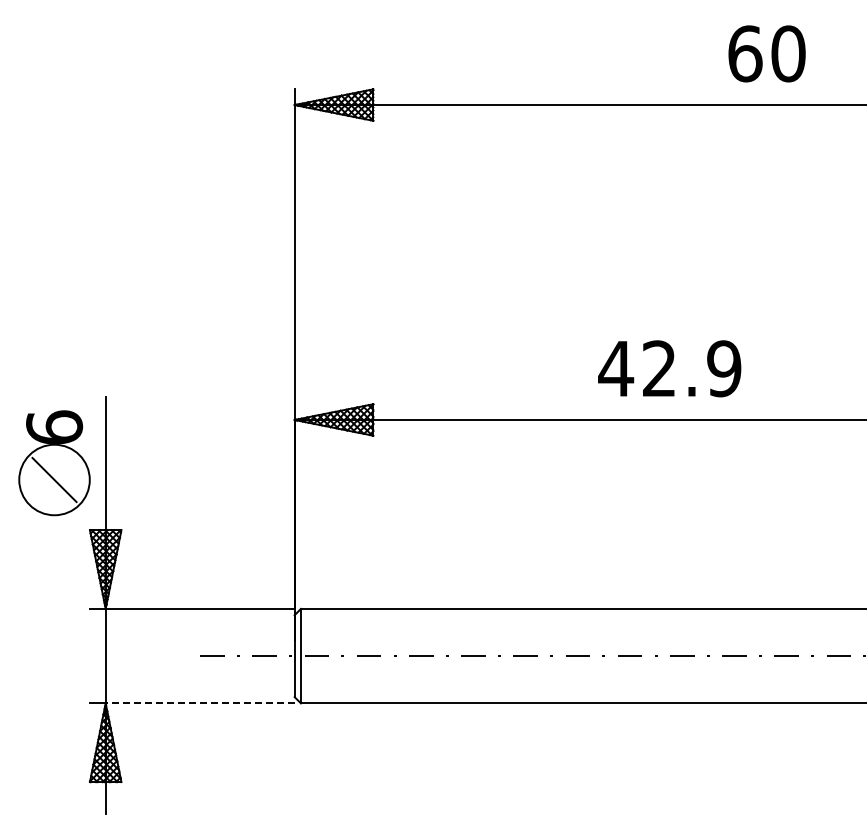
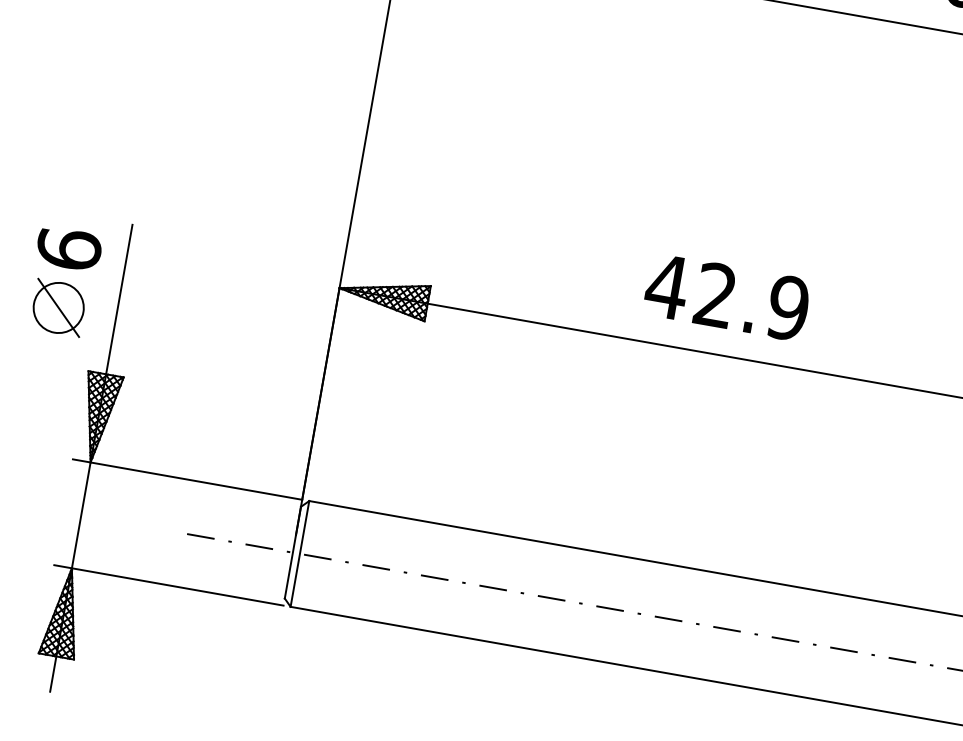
text: (669, 368) -> (727, 297), moved
circle: (54, 479) -> (58, 307), size x0.62
line: (199, 703) -> (176, 586), dashed -> solid

